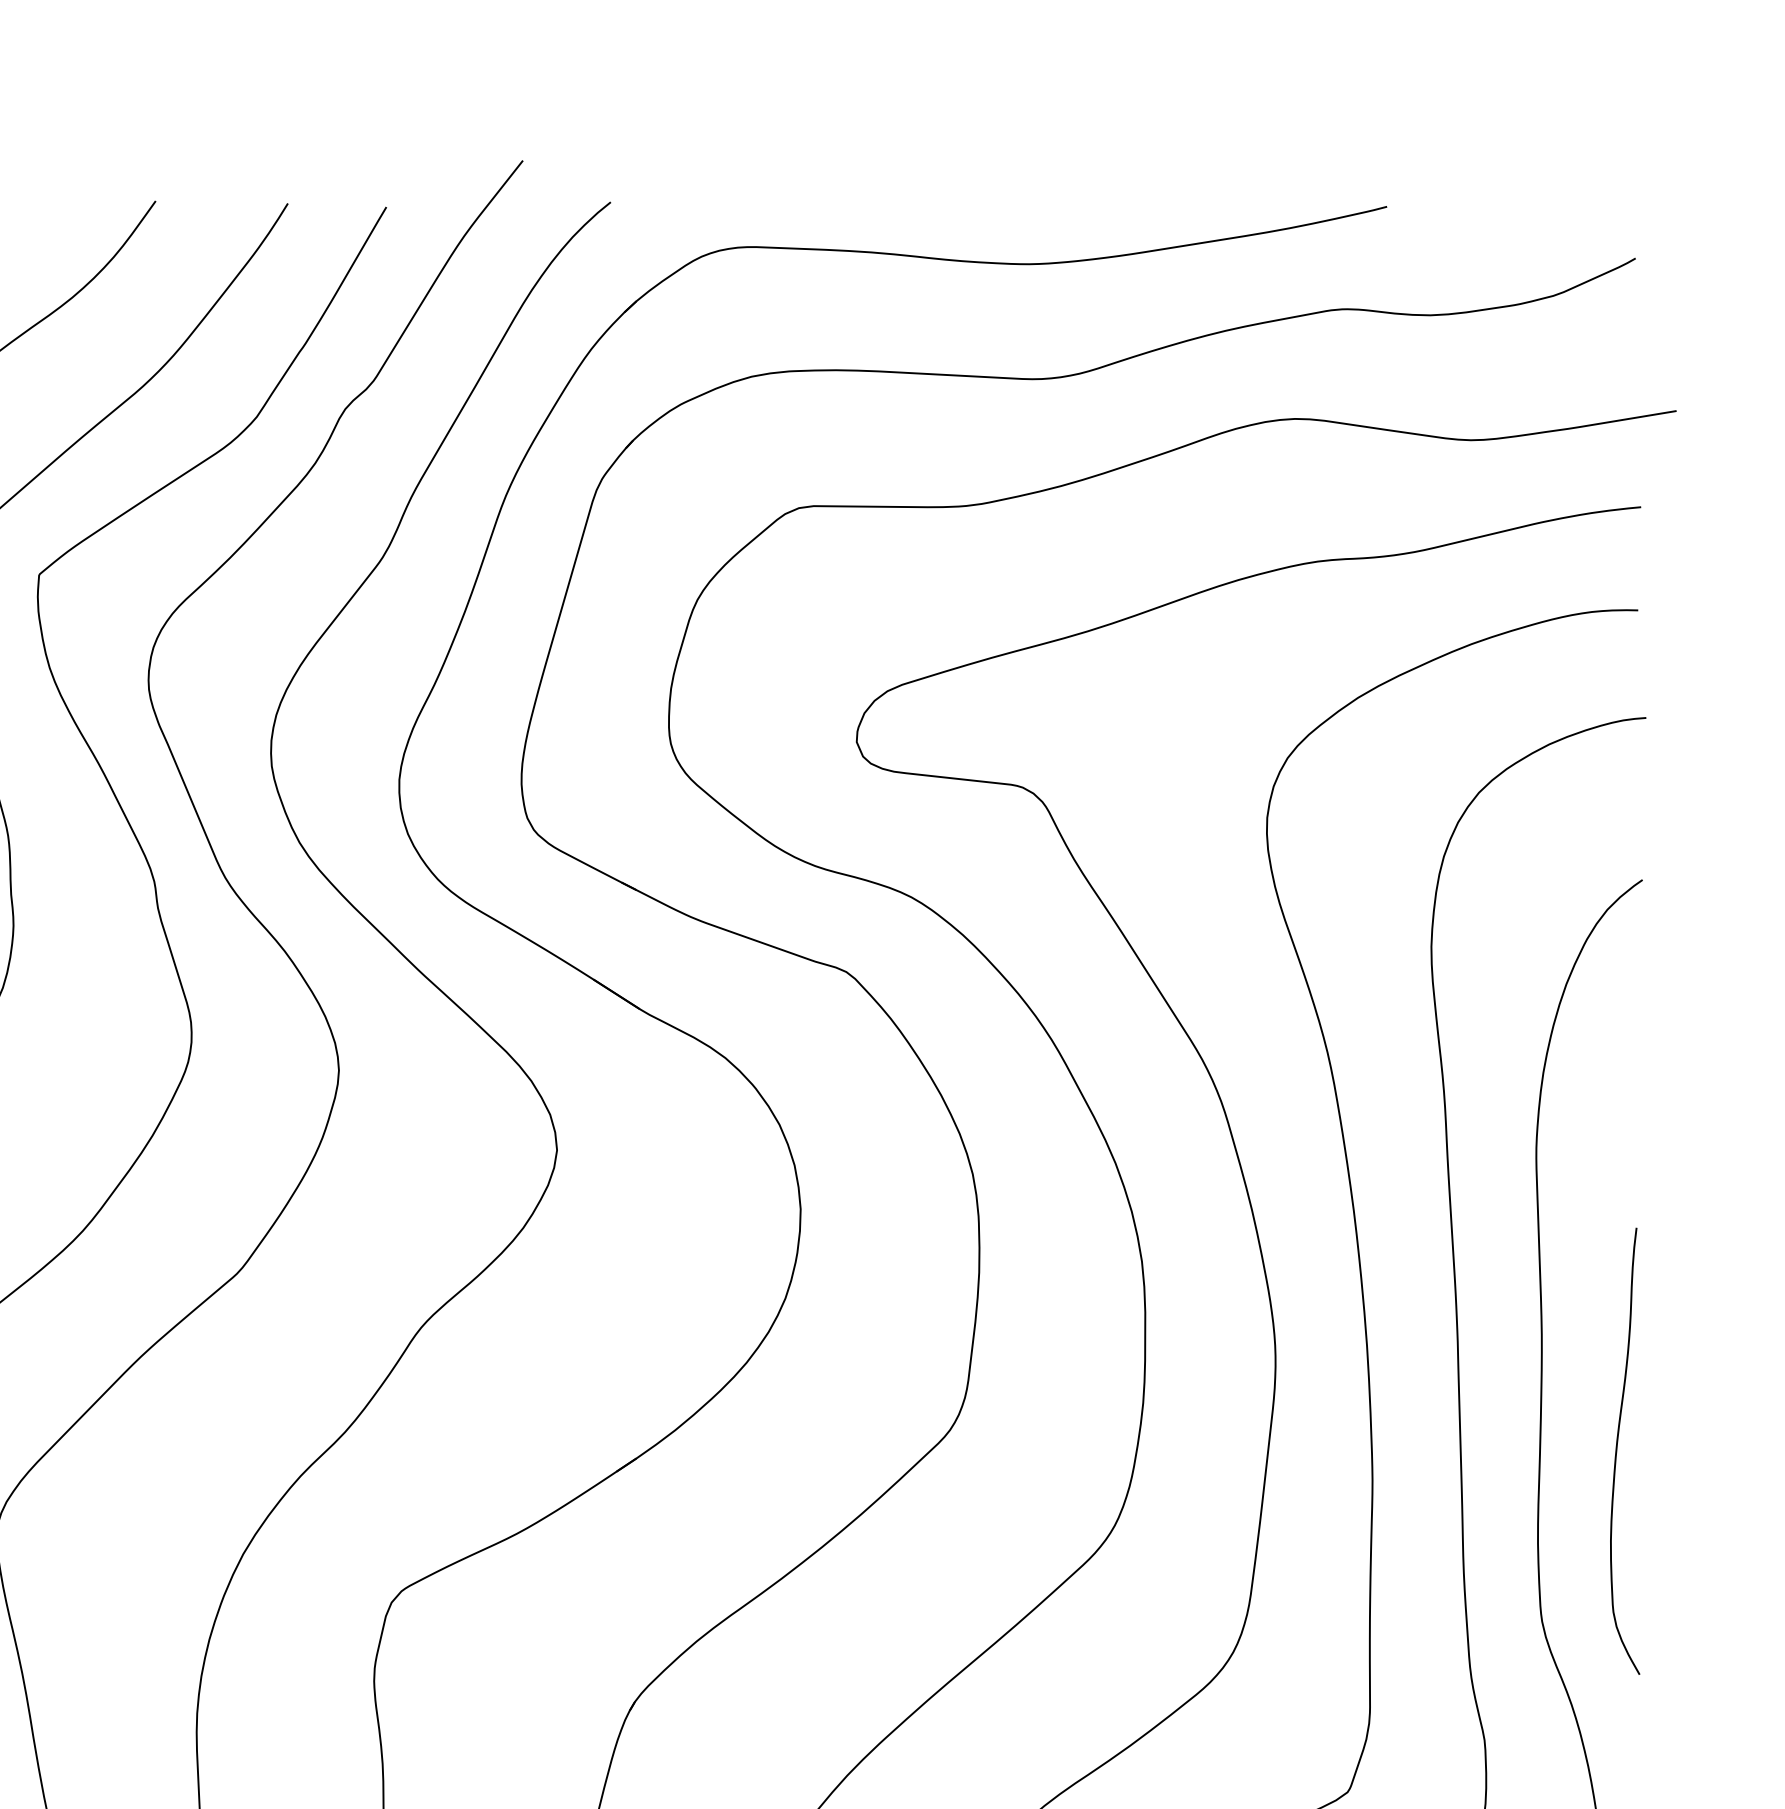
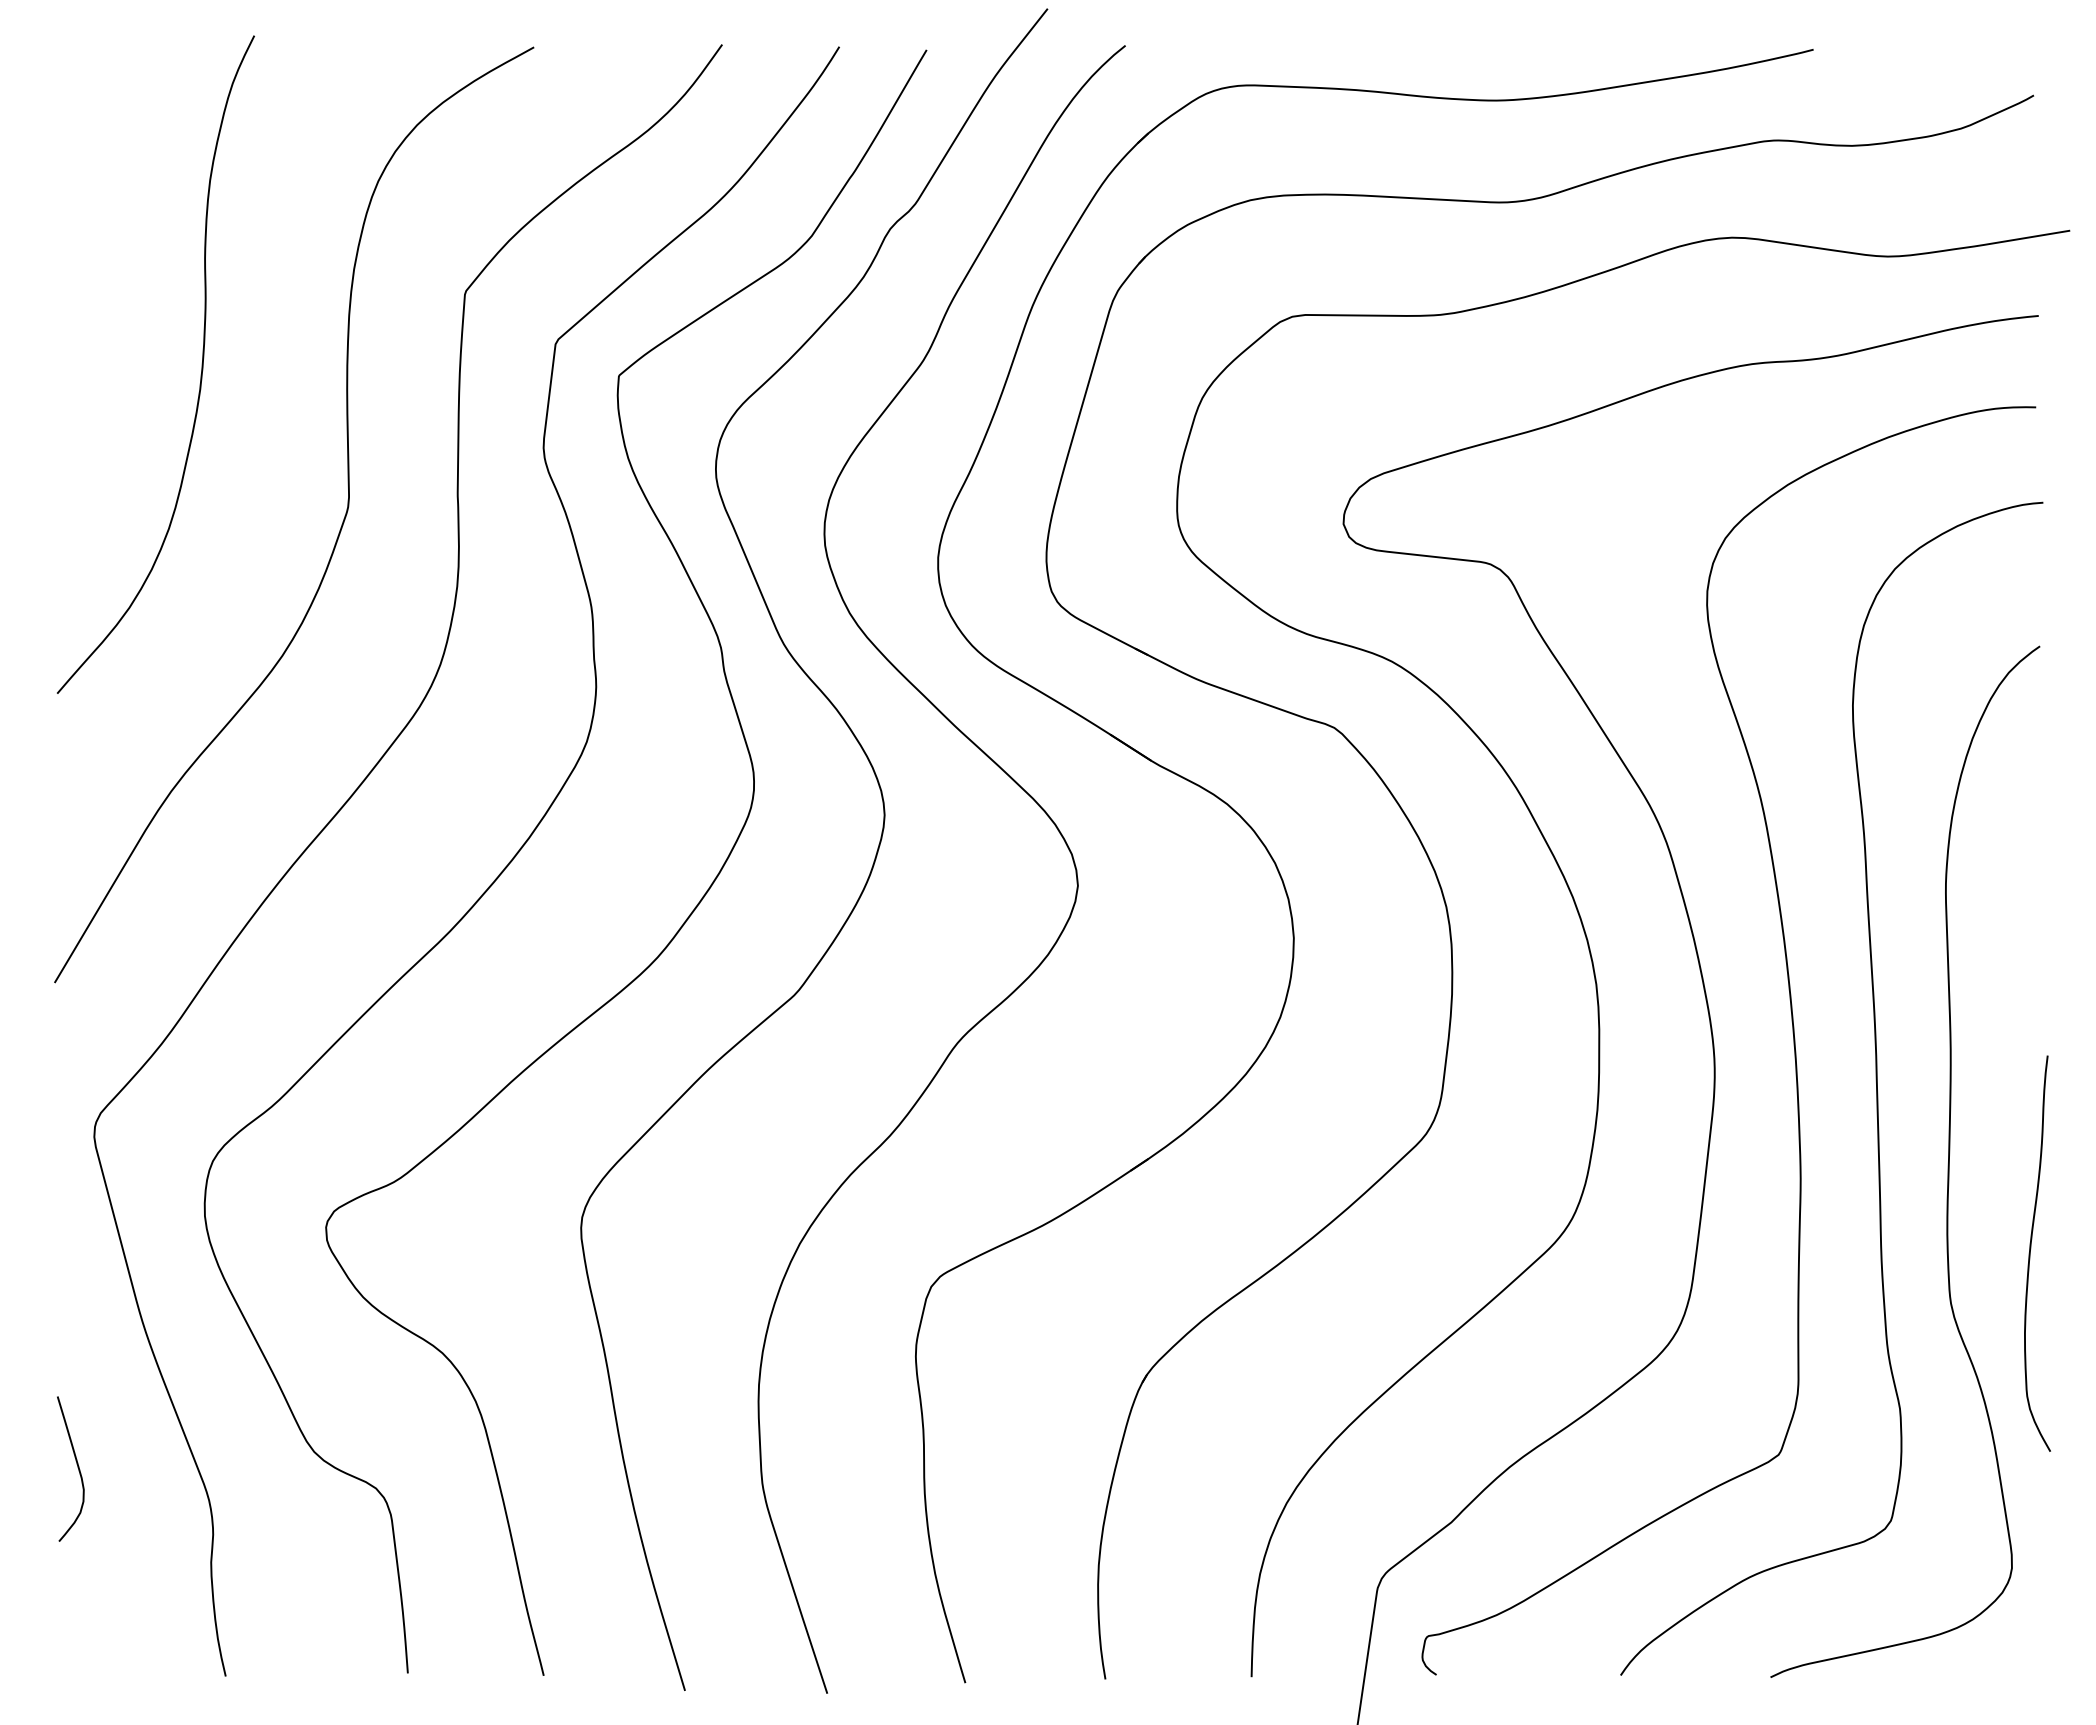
curve: (1617, 1451) -> (2030, 1253), moved

